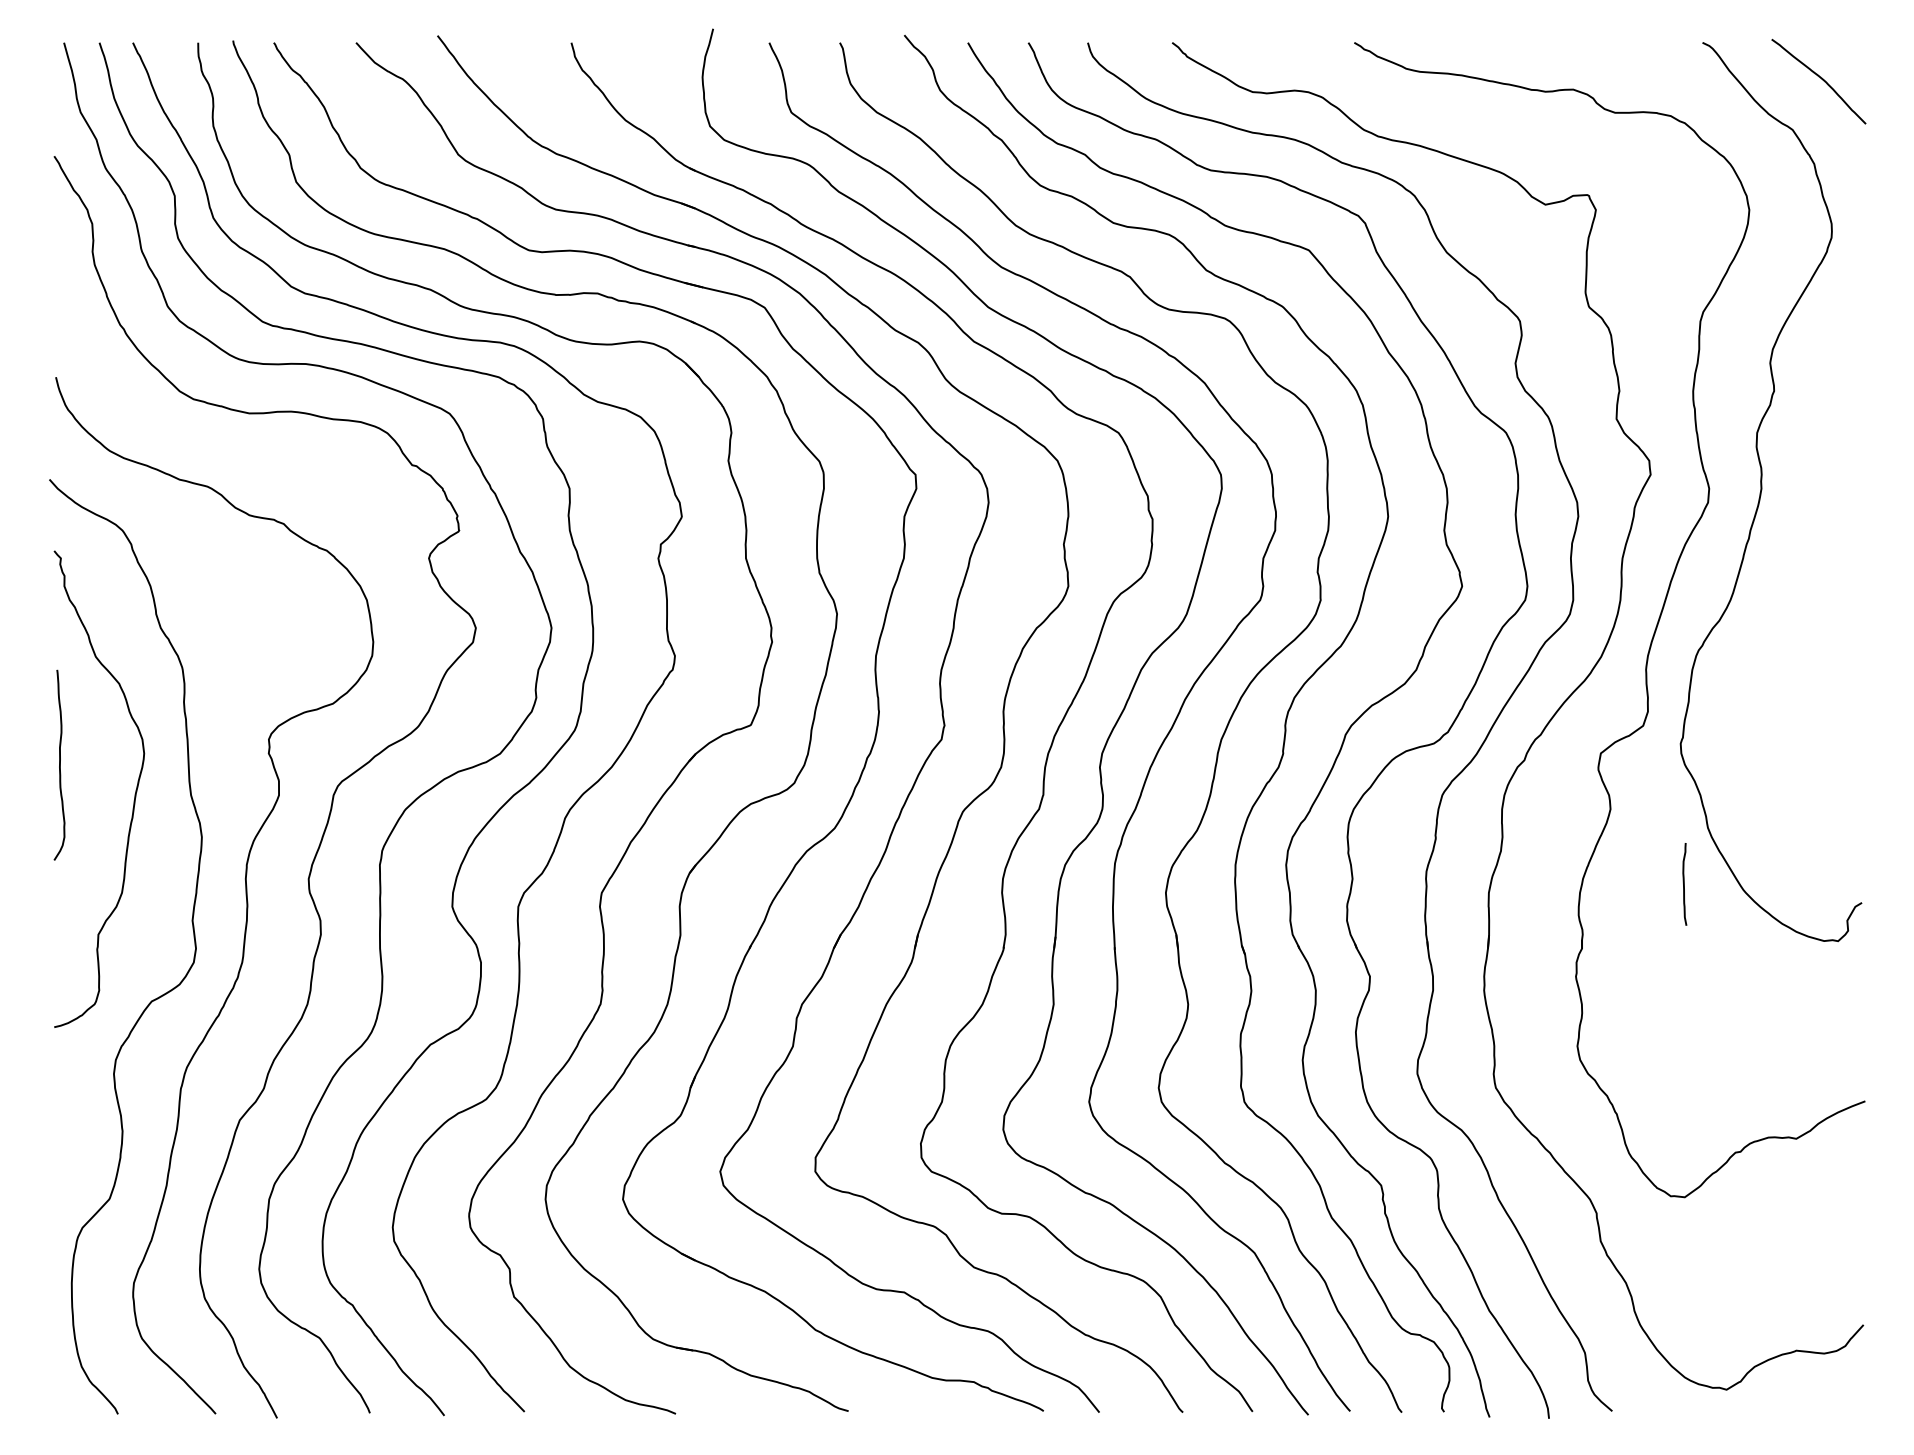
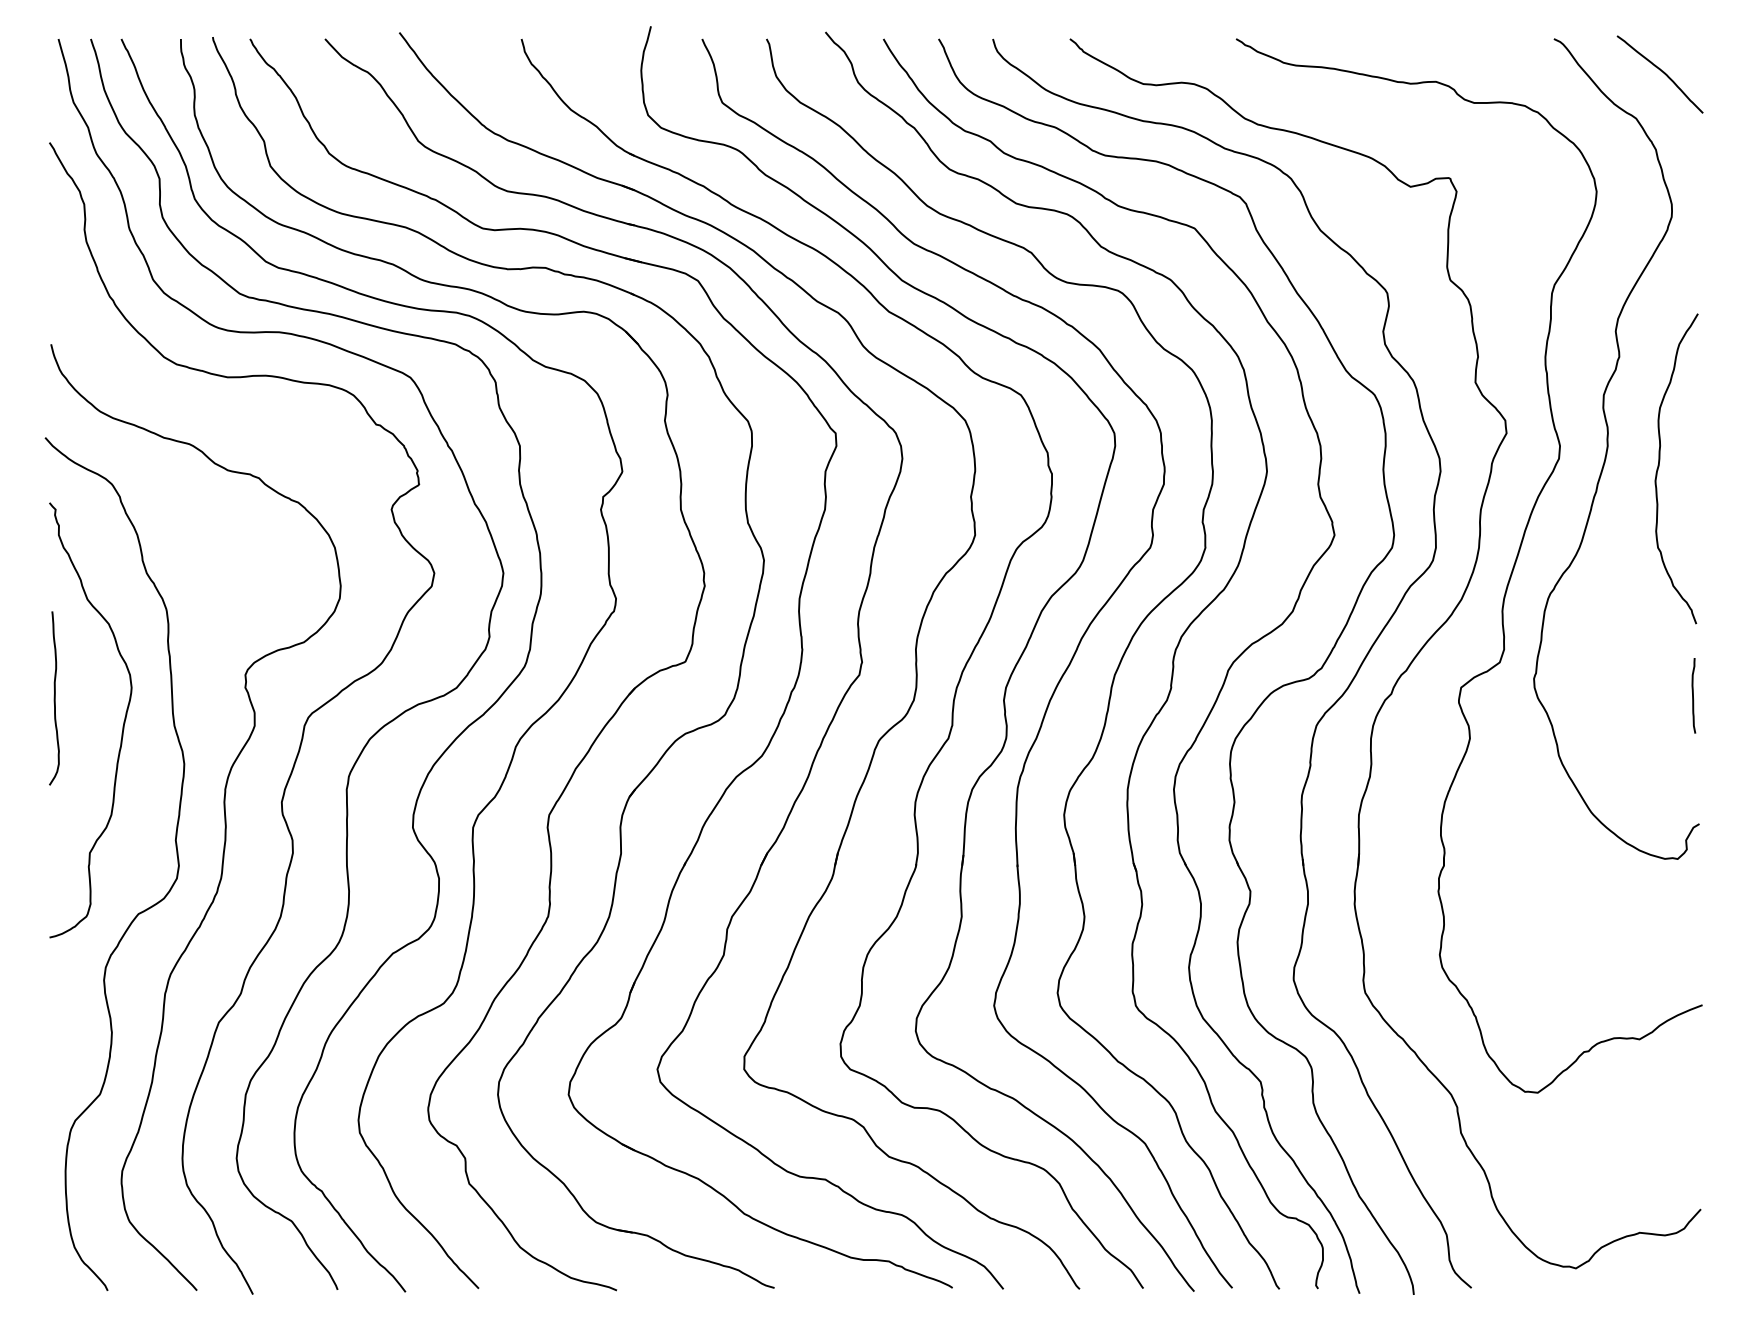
curve: (1818, 510) -> (1659, 465), added
curve: (1684, 884) -> (1693, 695), moved

